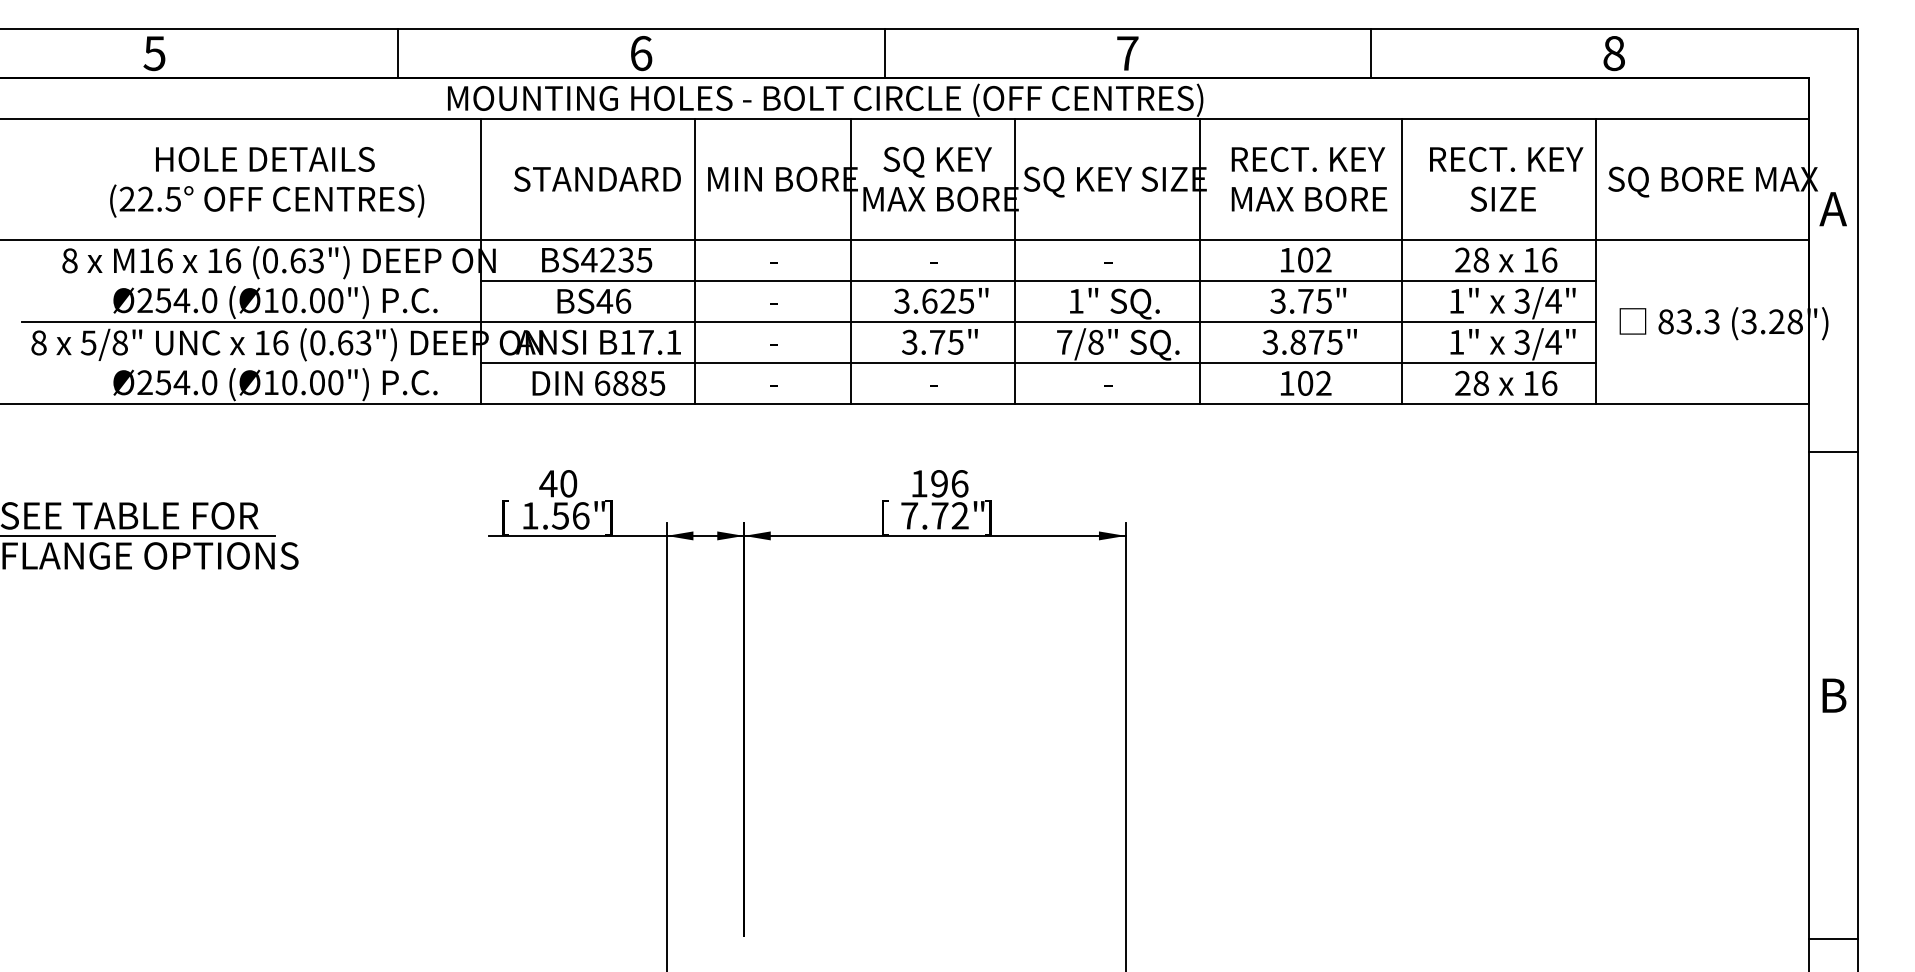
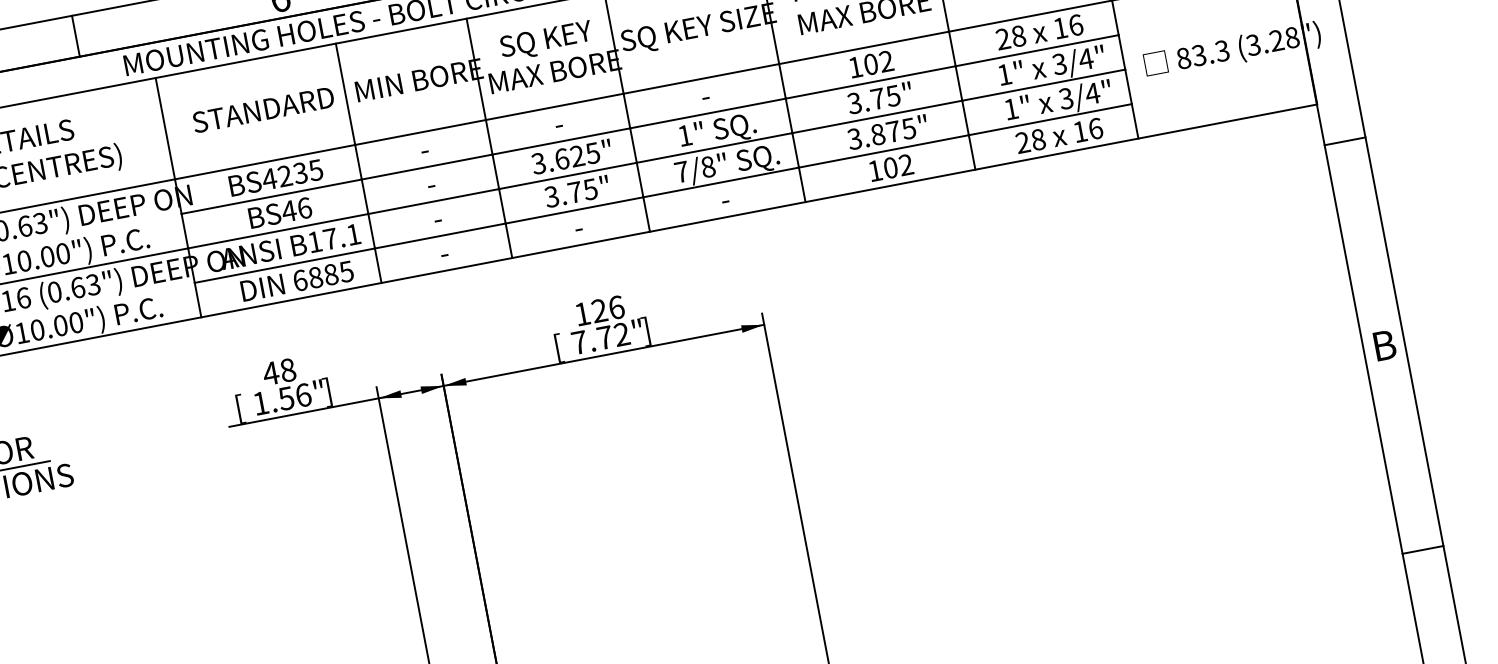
text: (568, 483) -> (287, 370), 40 -> 48
text: (939, 483) -> (599, 310), 196 -> 126

